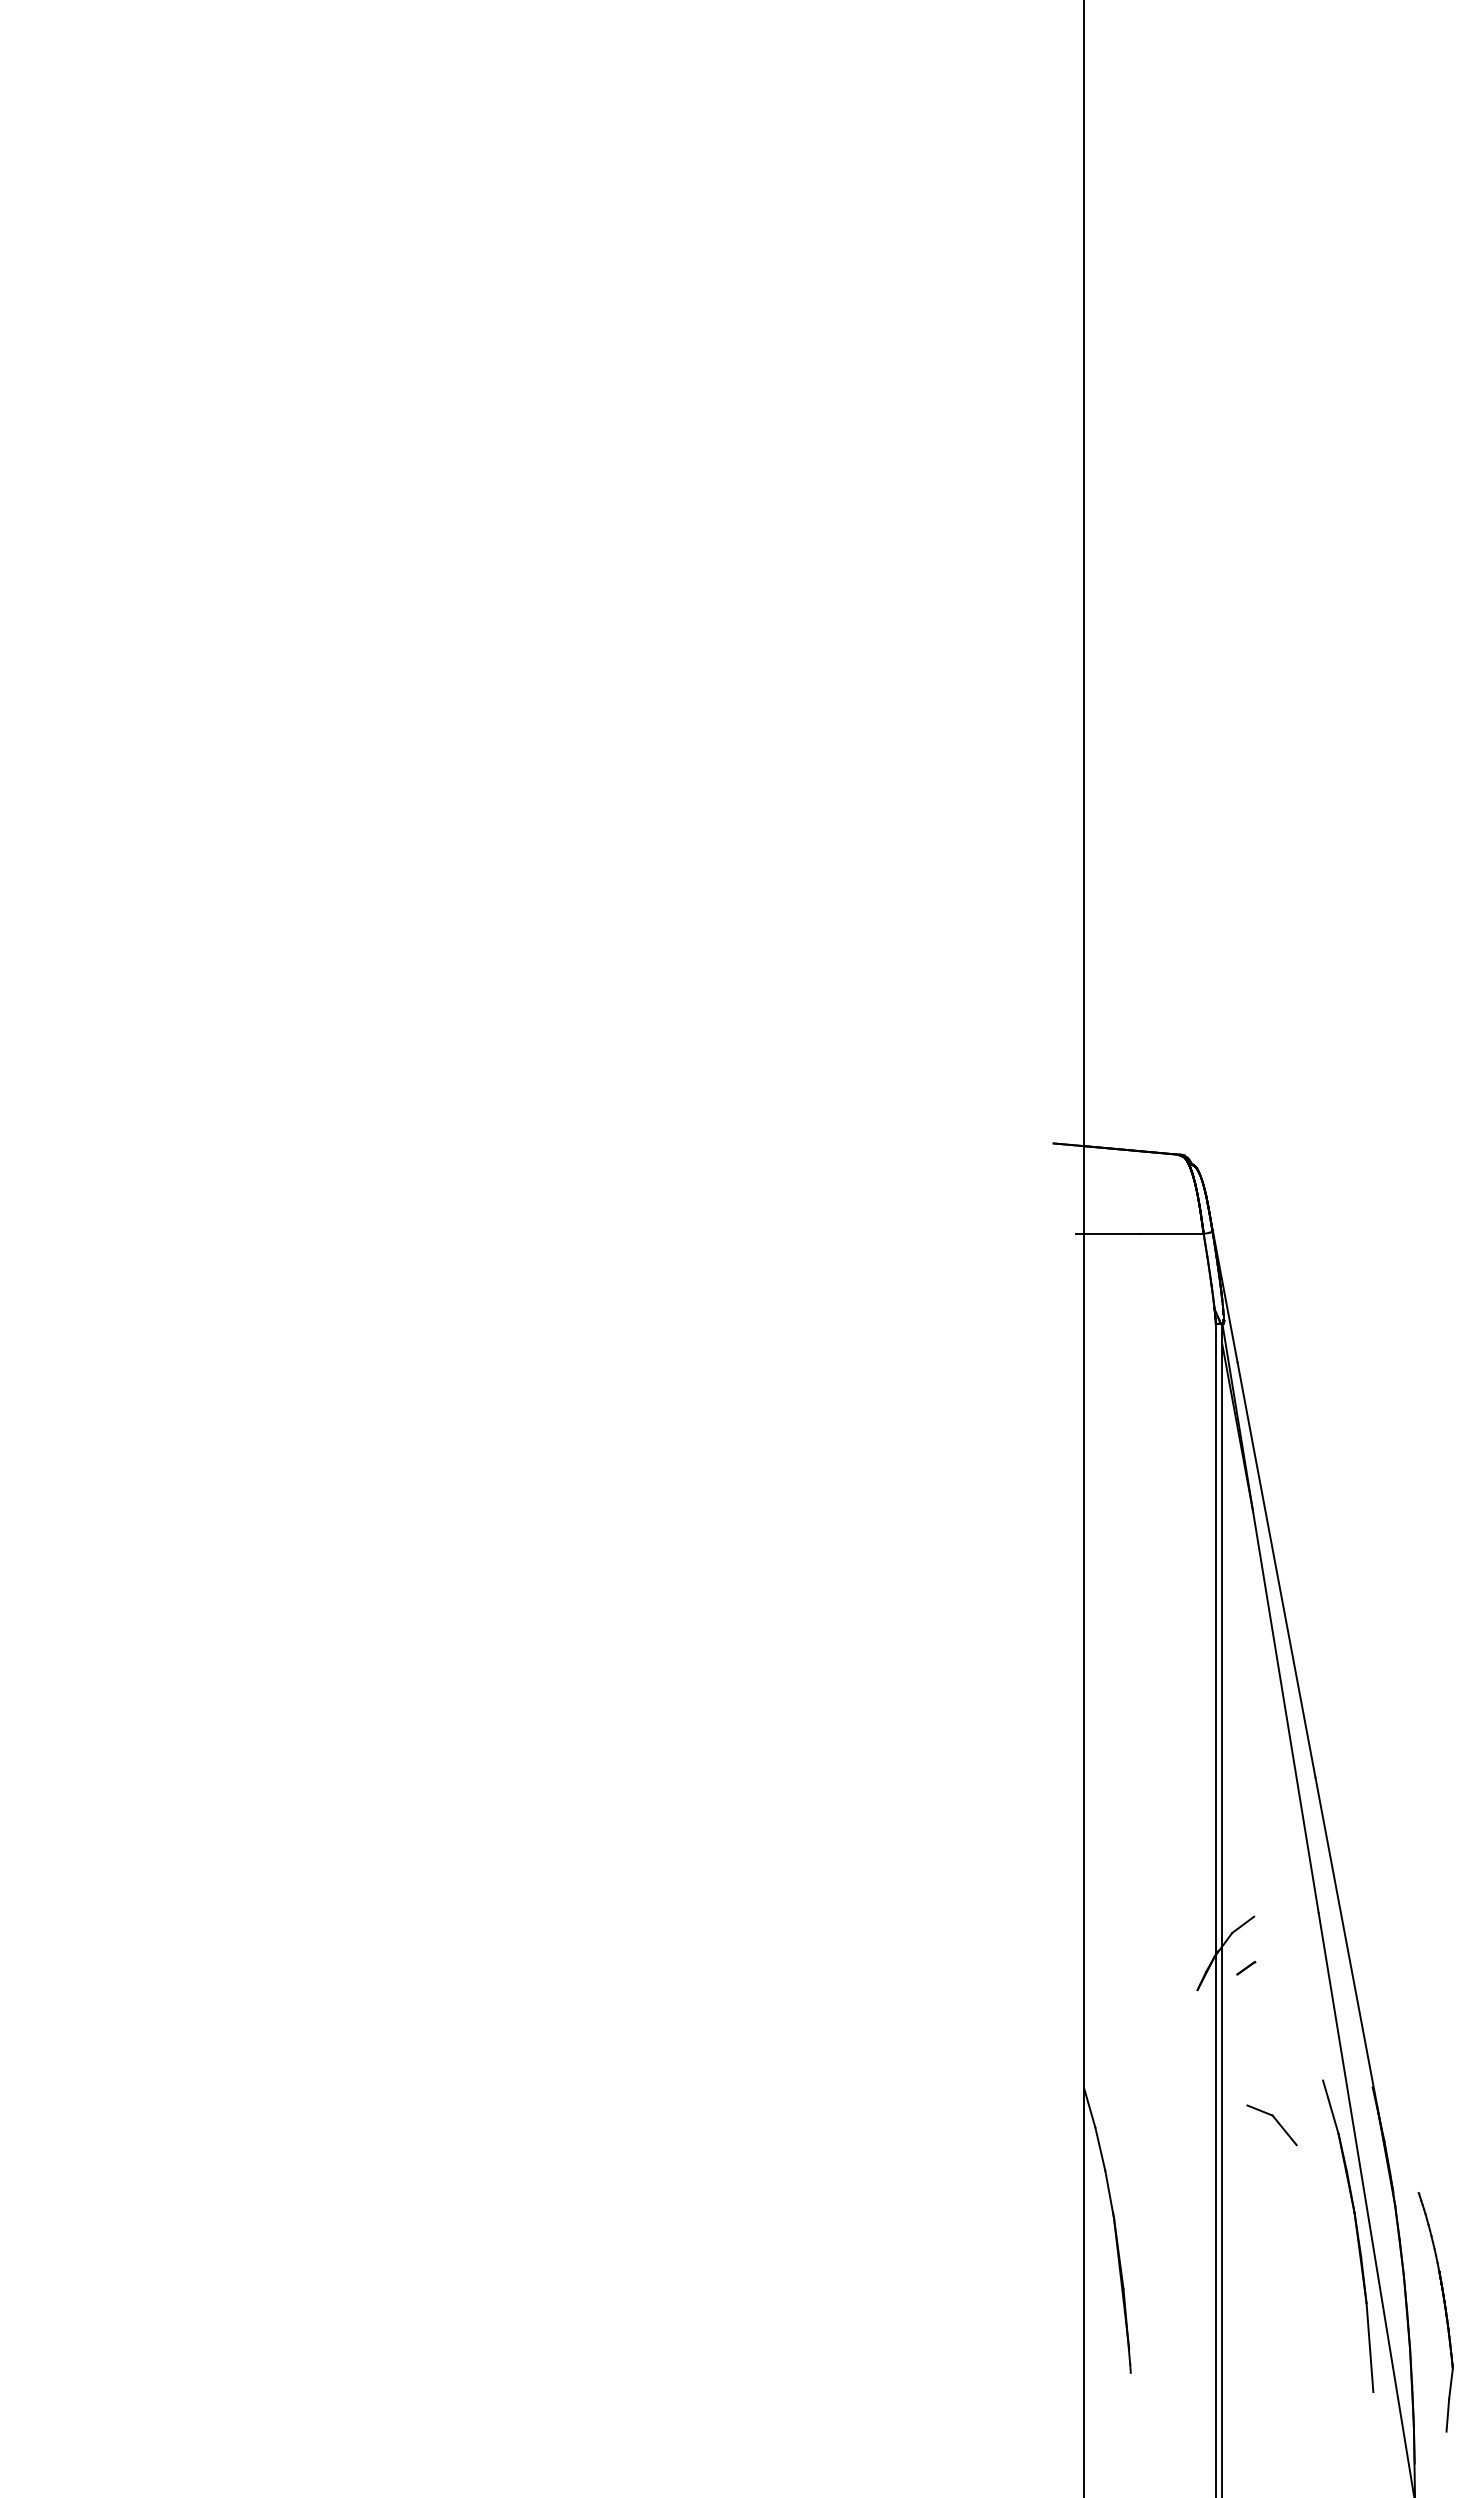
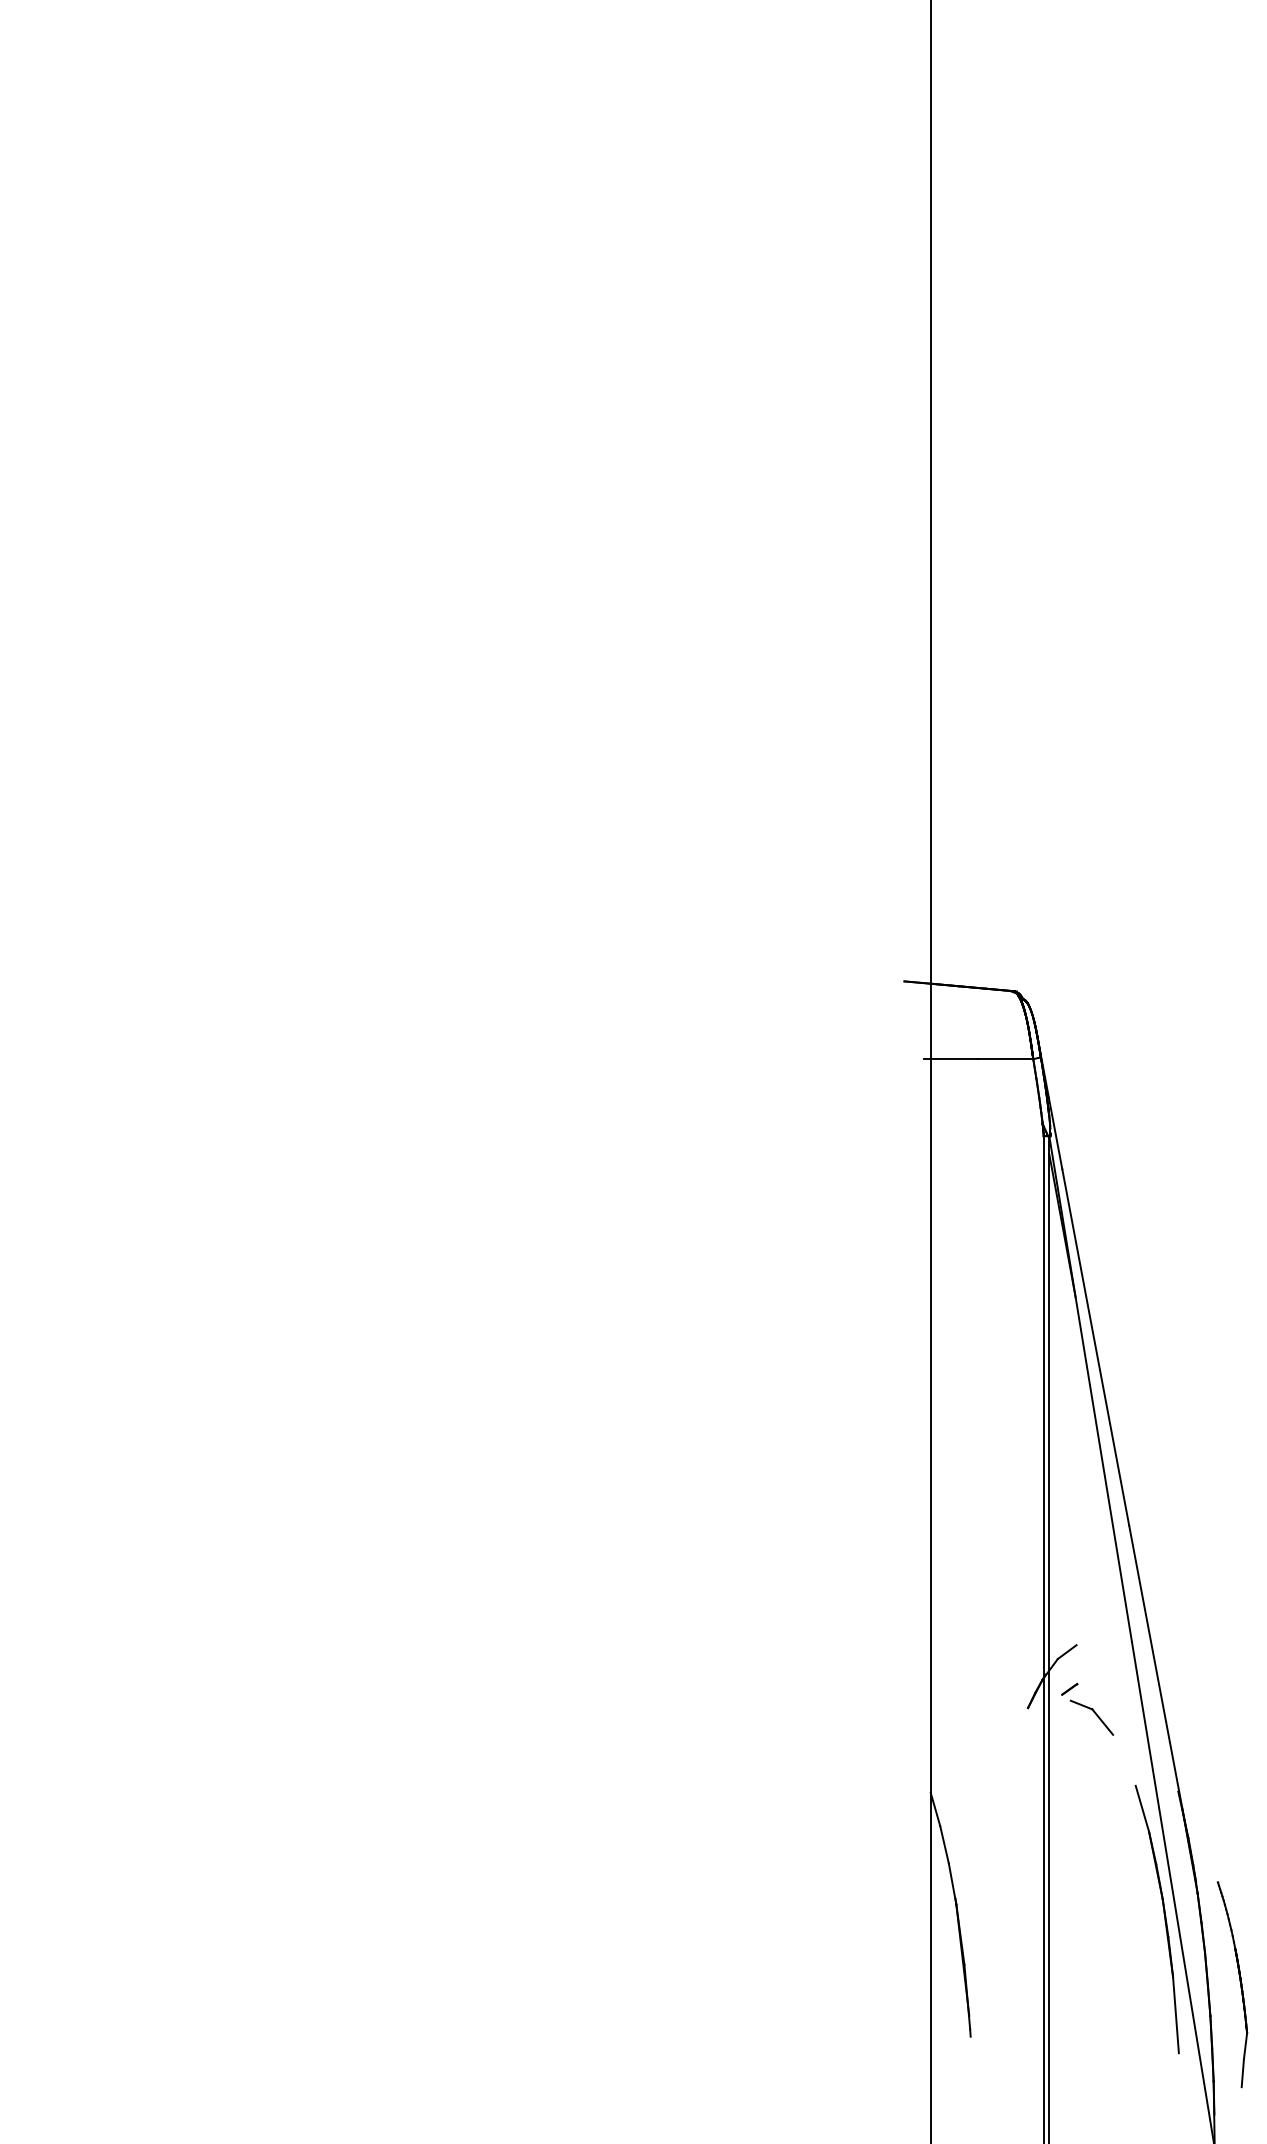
part: (1277, 2123) -> (1096, 1716), moved

